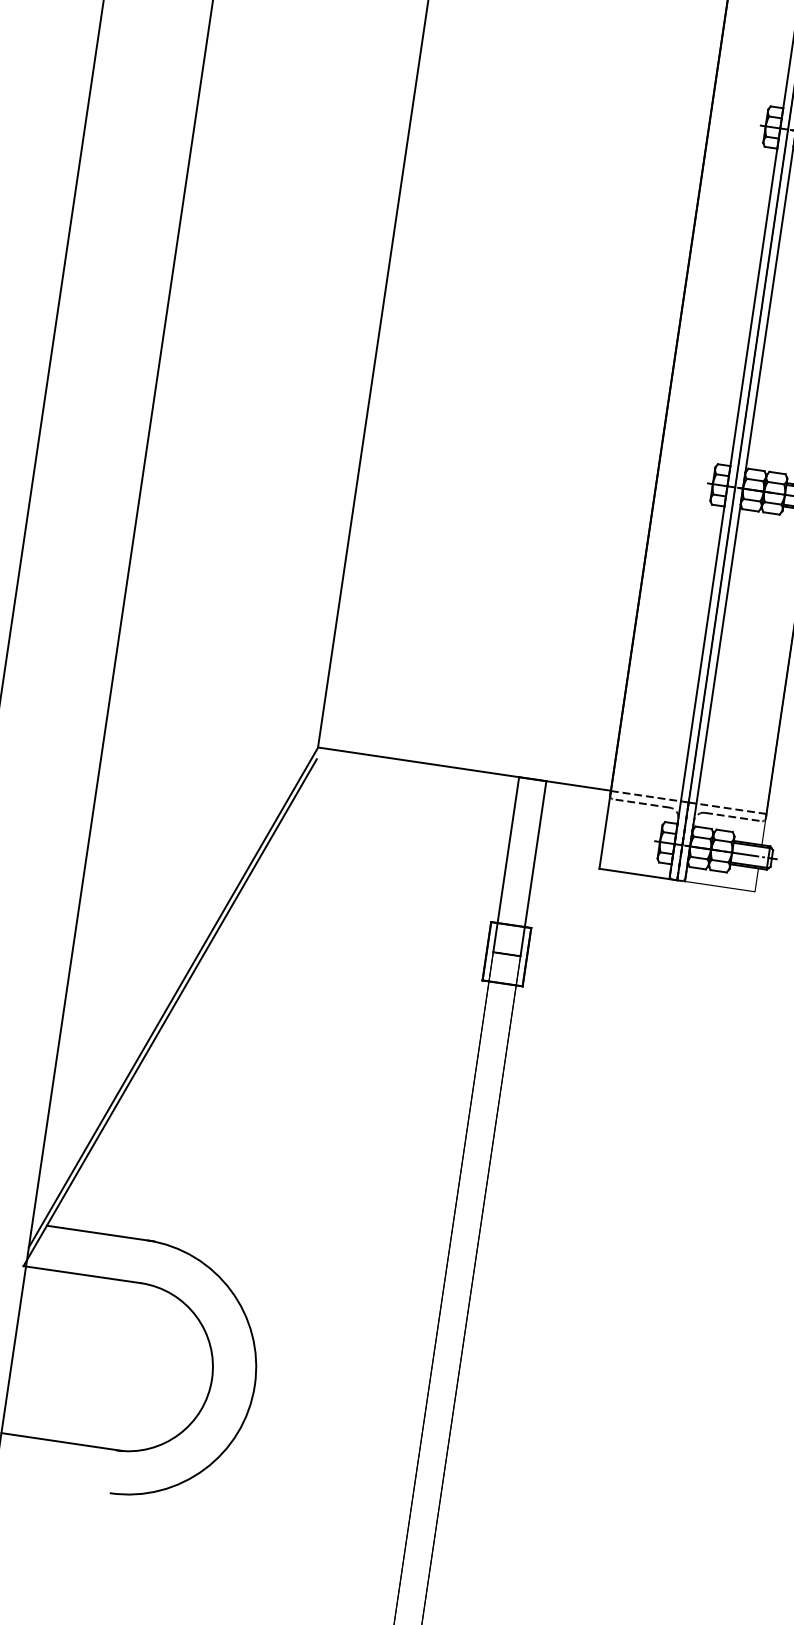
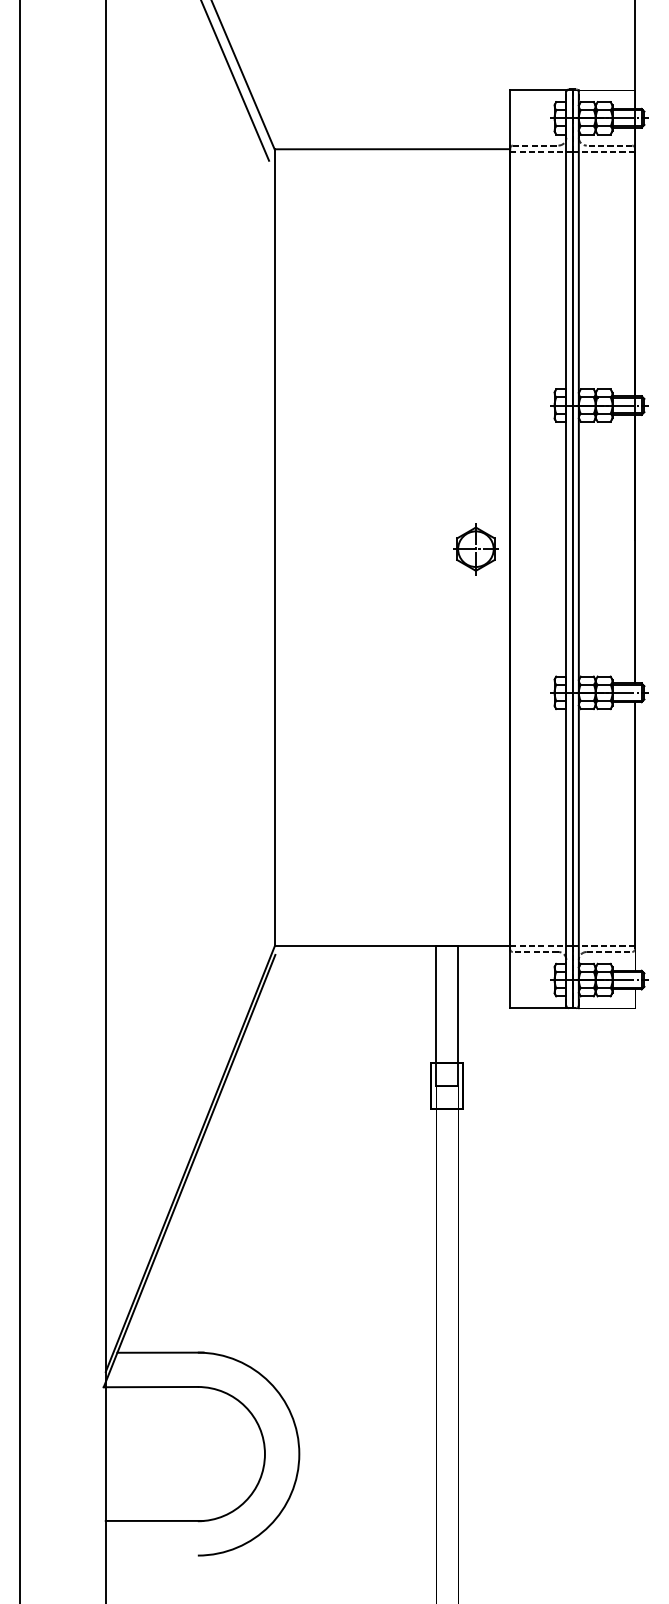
part: (640, 291) -> (475, 549), added

